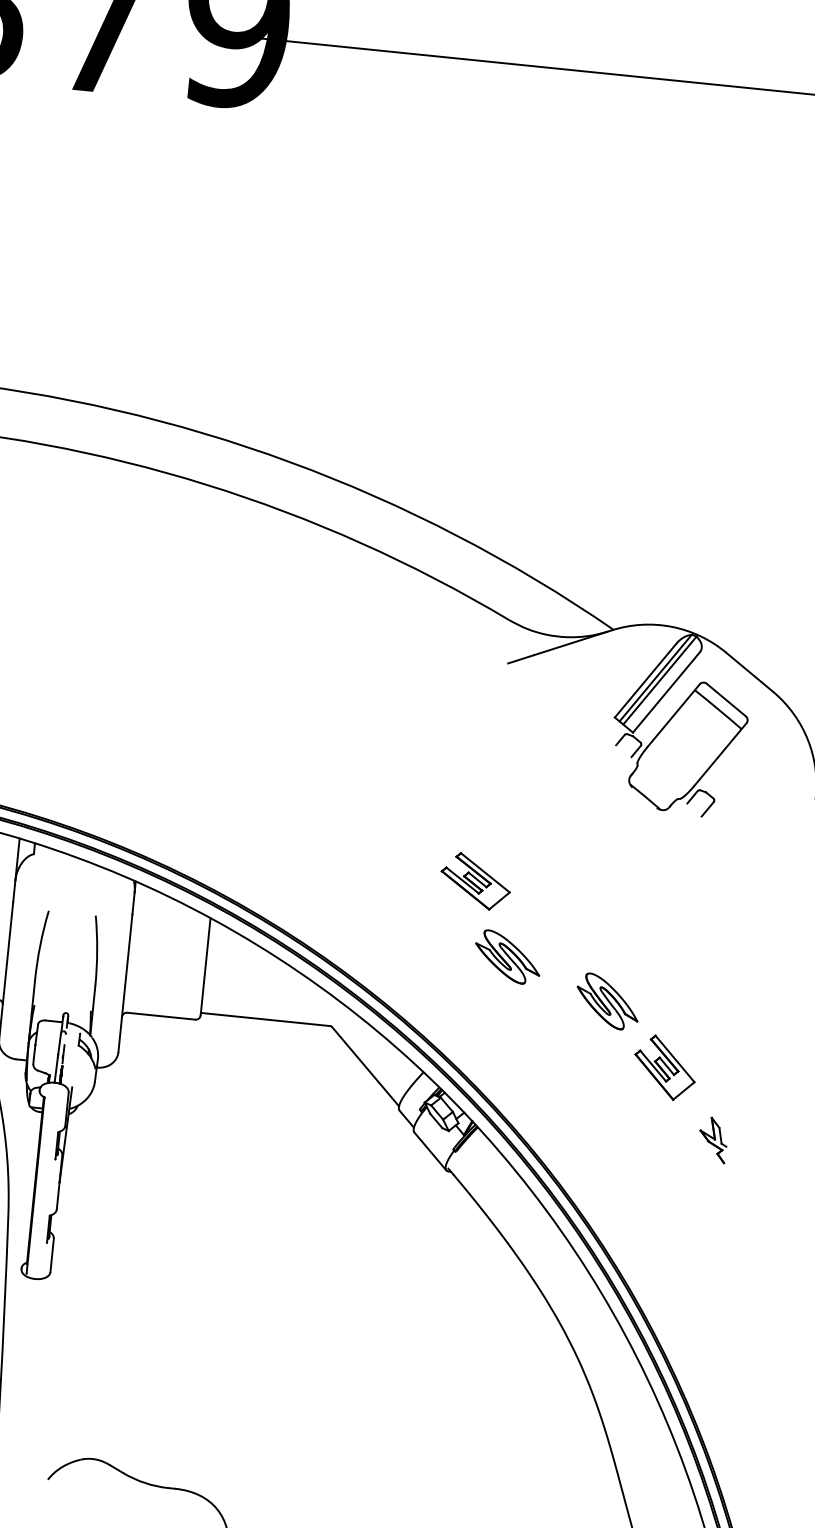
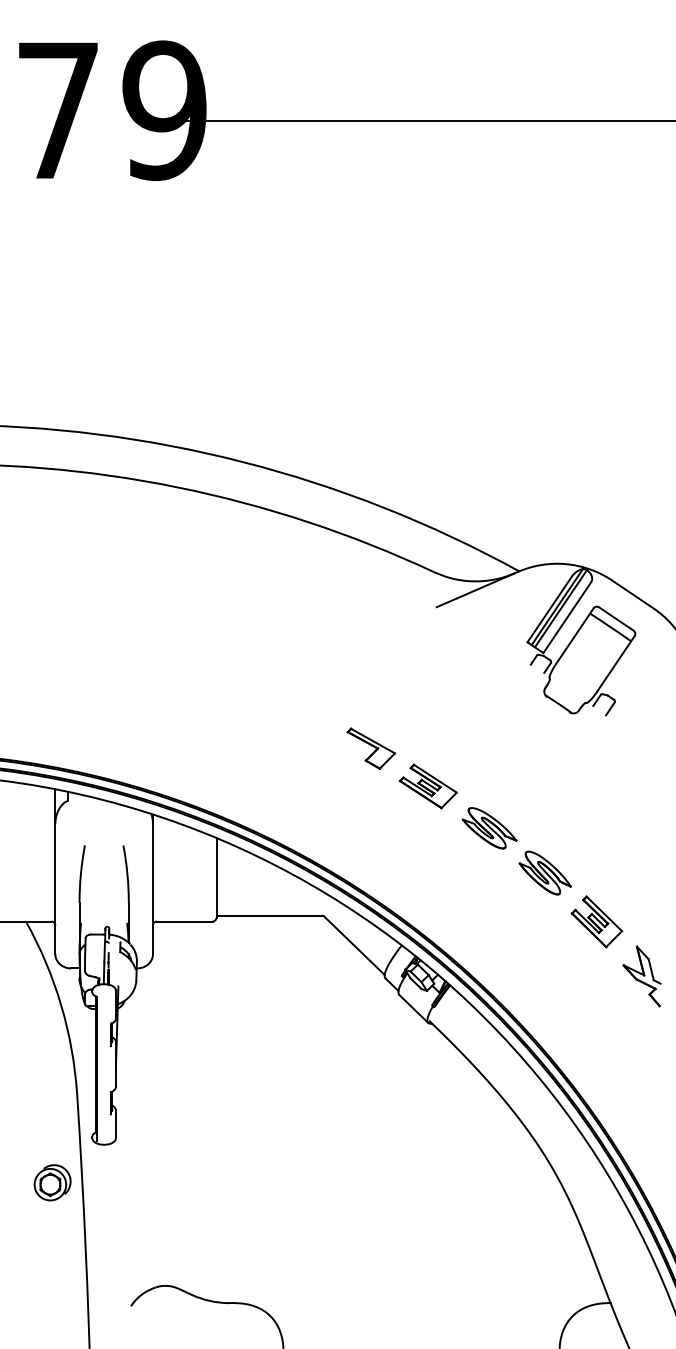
part: (411, 827) -> (371, 748), added
part: (507, 957) -> (489, 828), moved
part: (712, 1140) -> (641, 976), size x1.67

